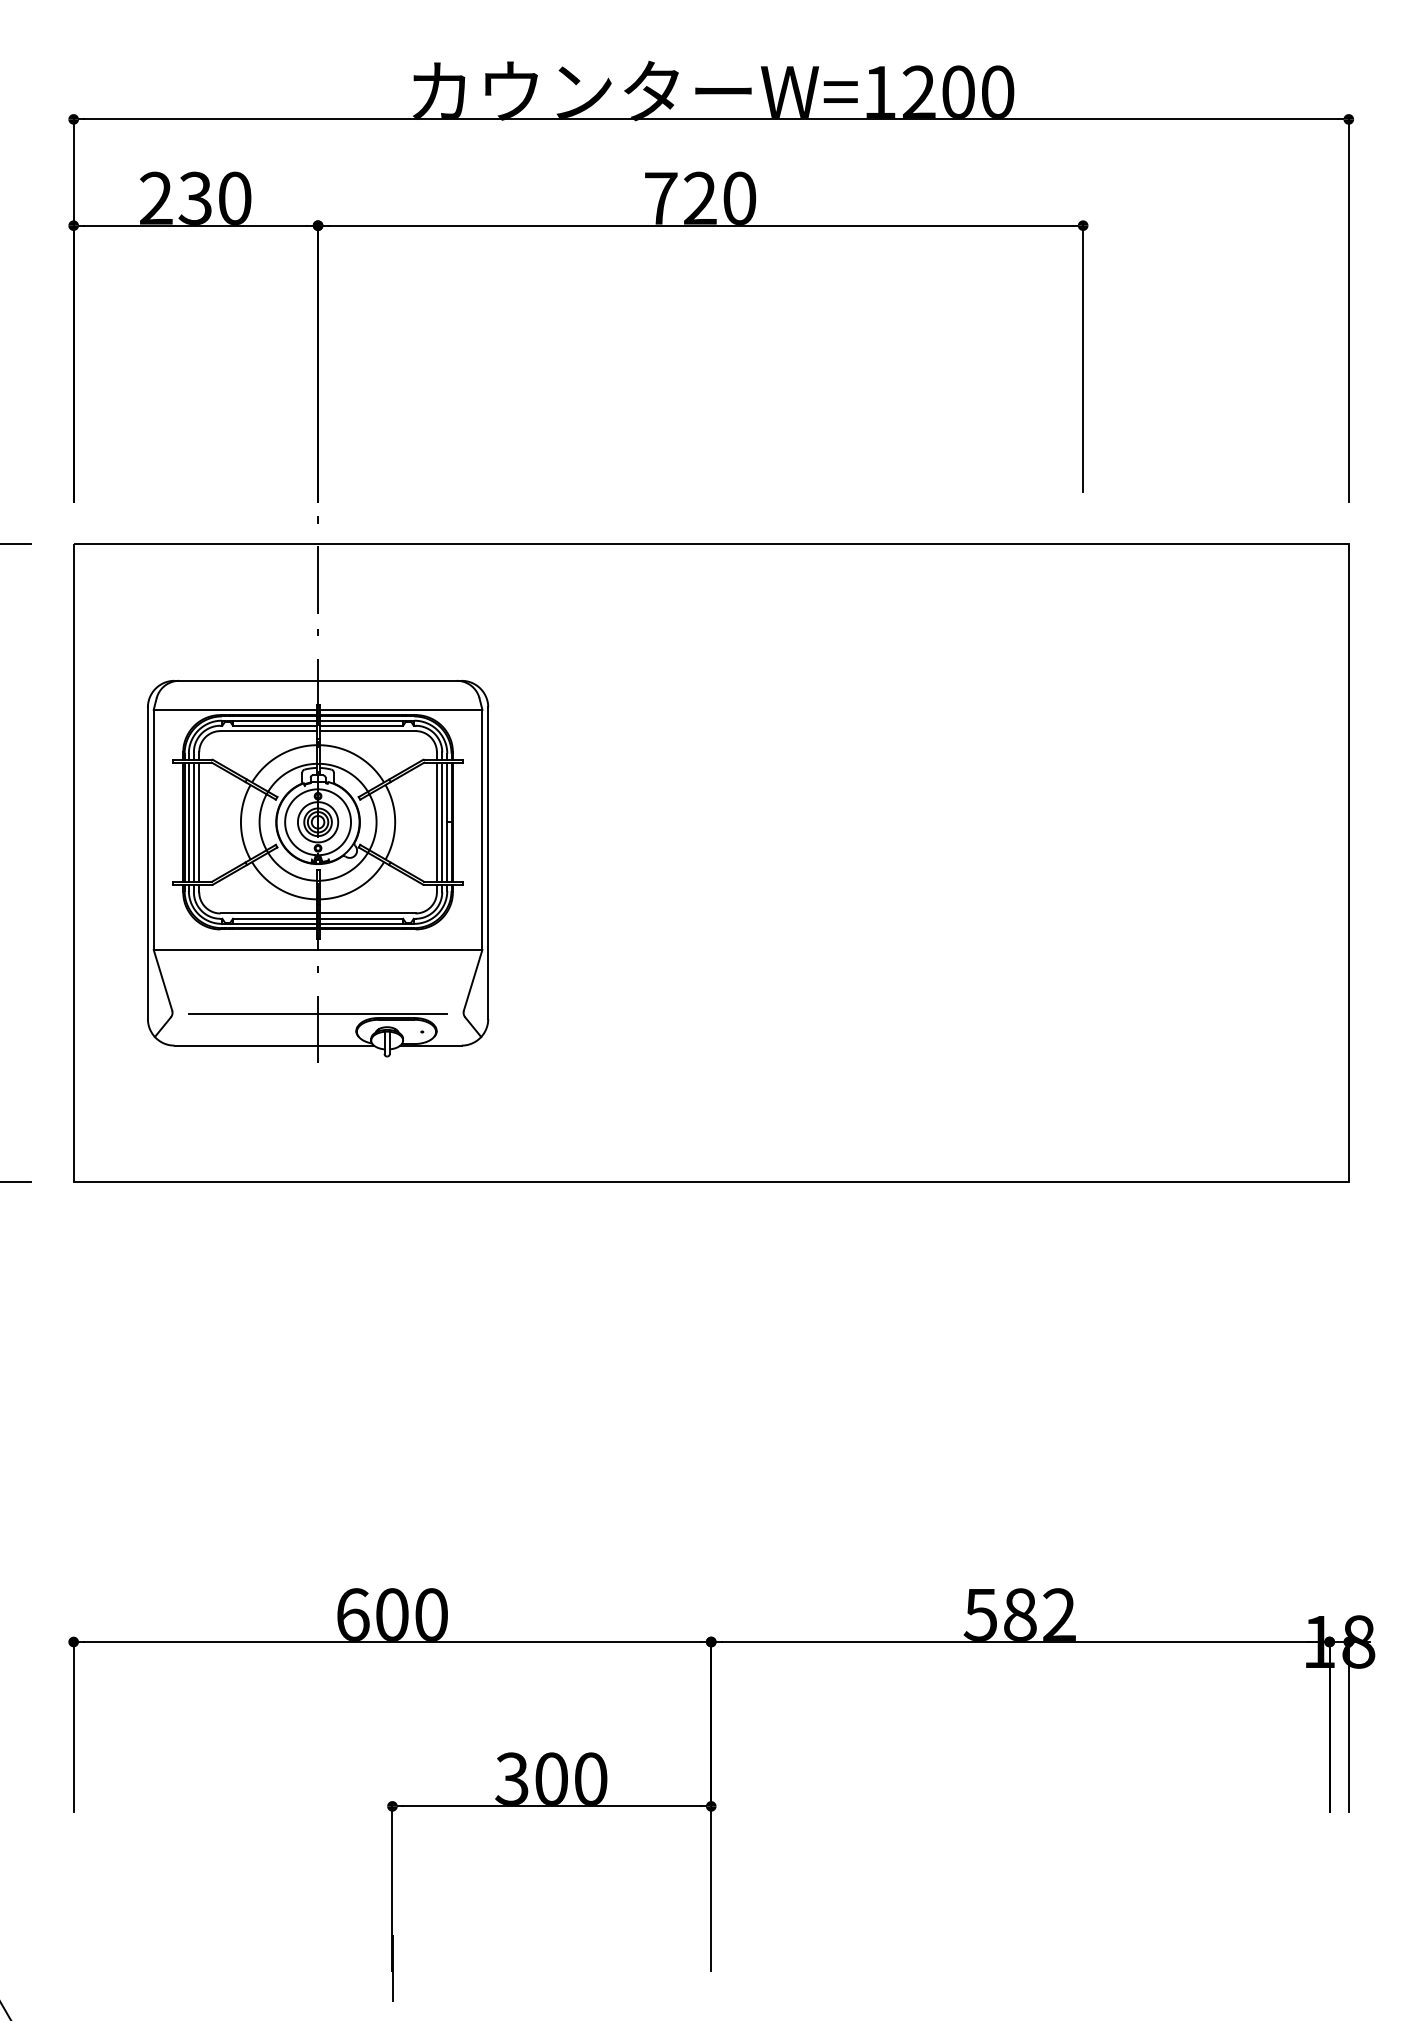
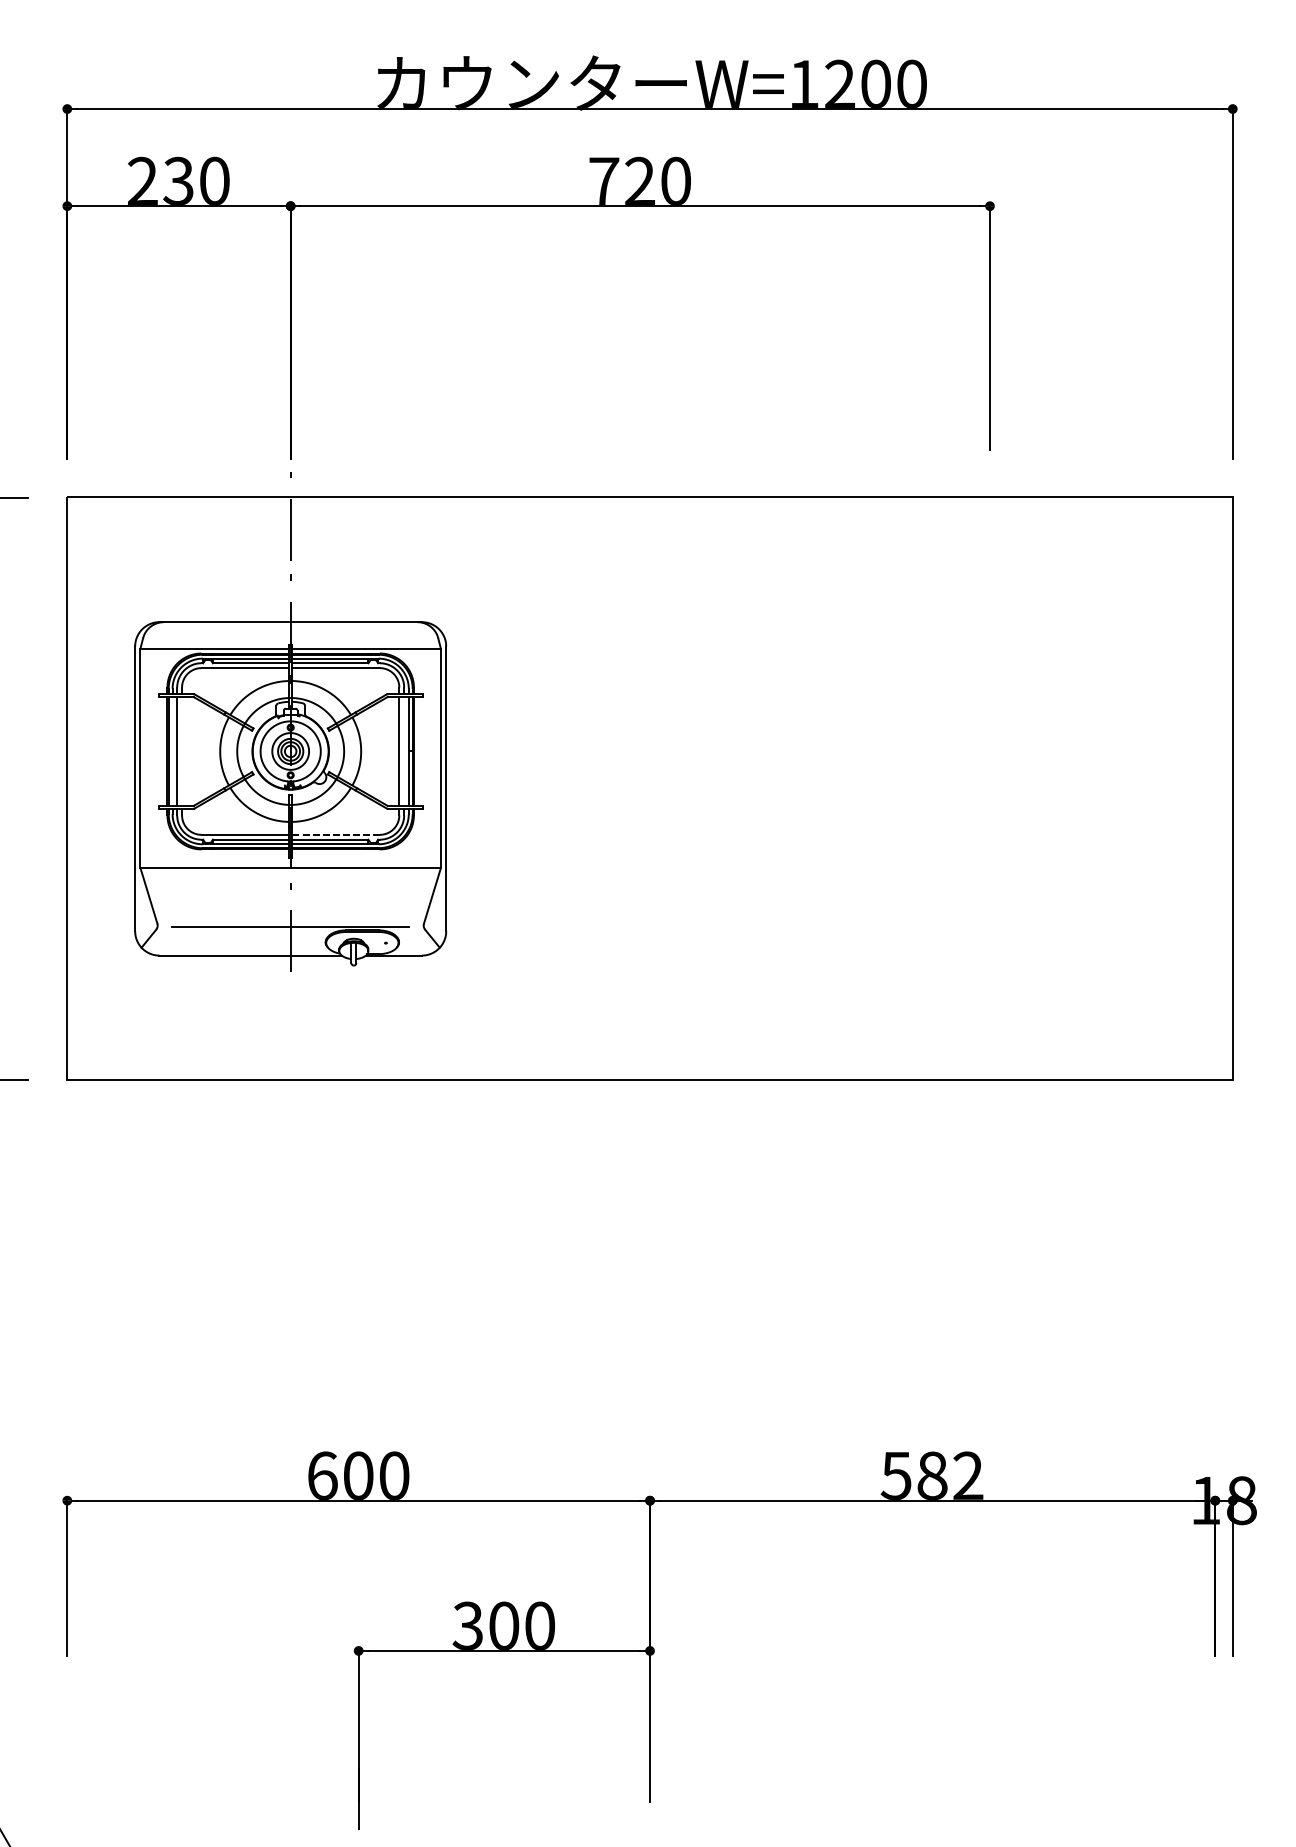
line: (188, 821) -> (172, 750), removed
line: (199, 821) -> (182, 750), removed
line: (442, 821) -> (404, 750), removed
line: (367, 913) -> (335, 834), solid -> dashed

